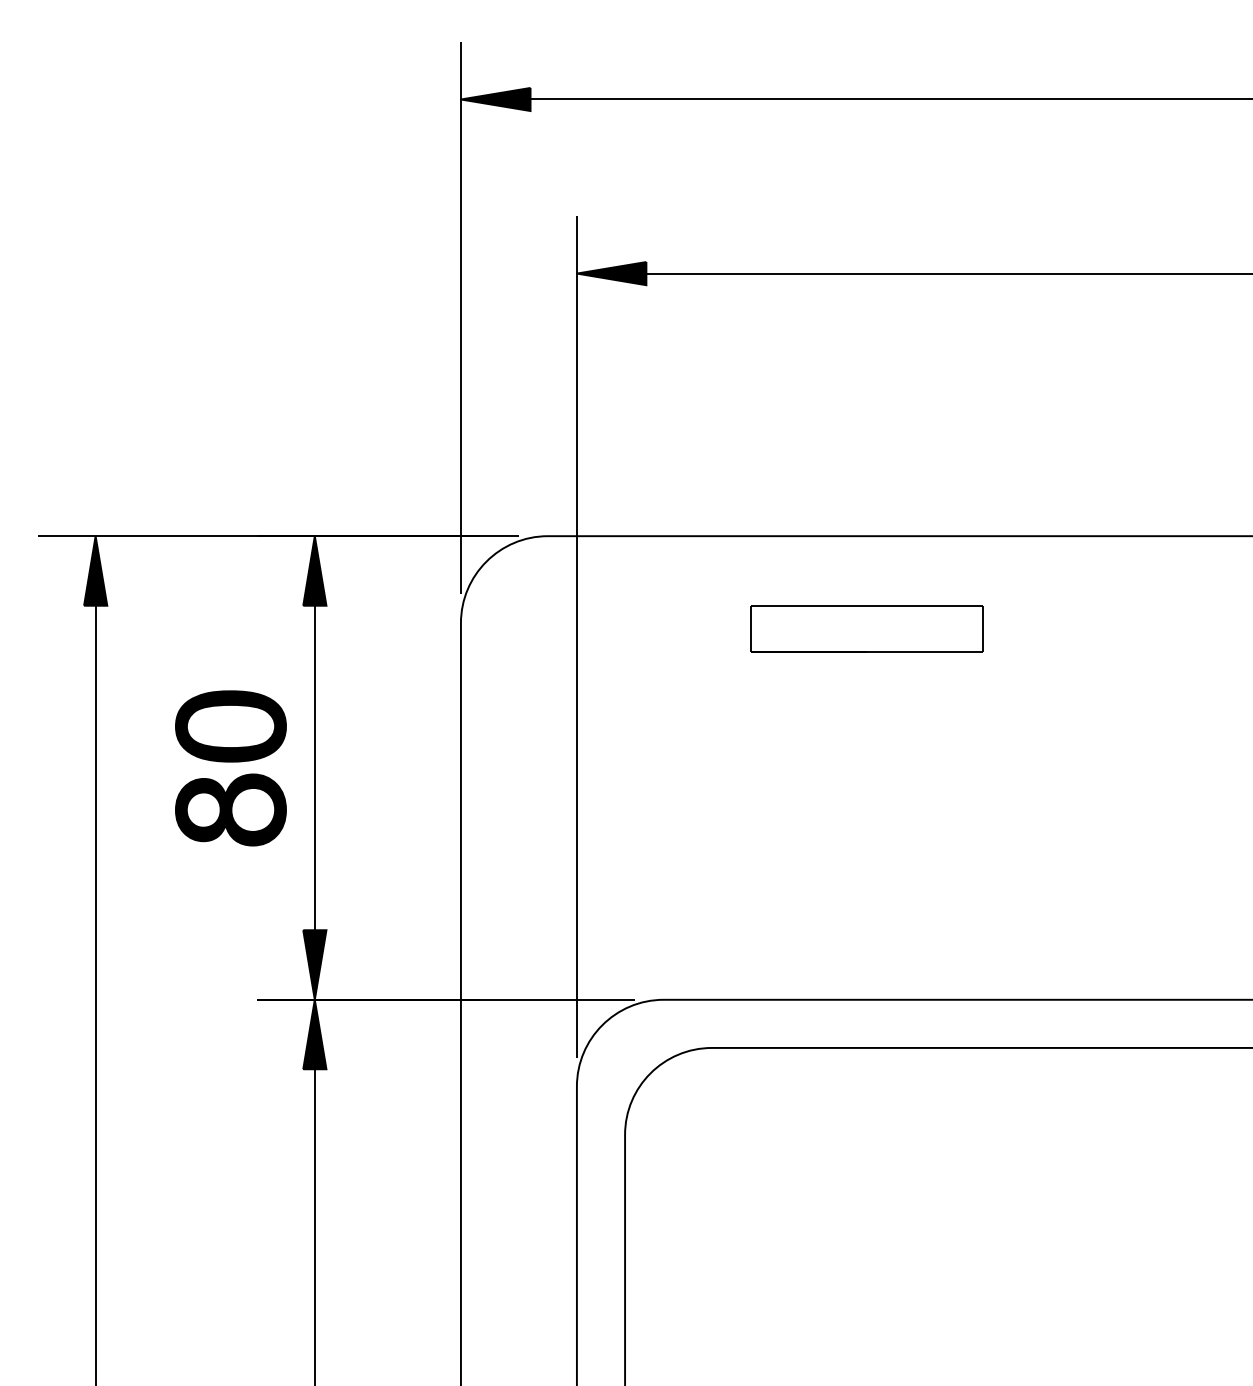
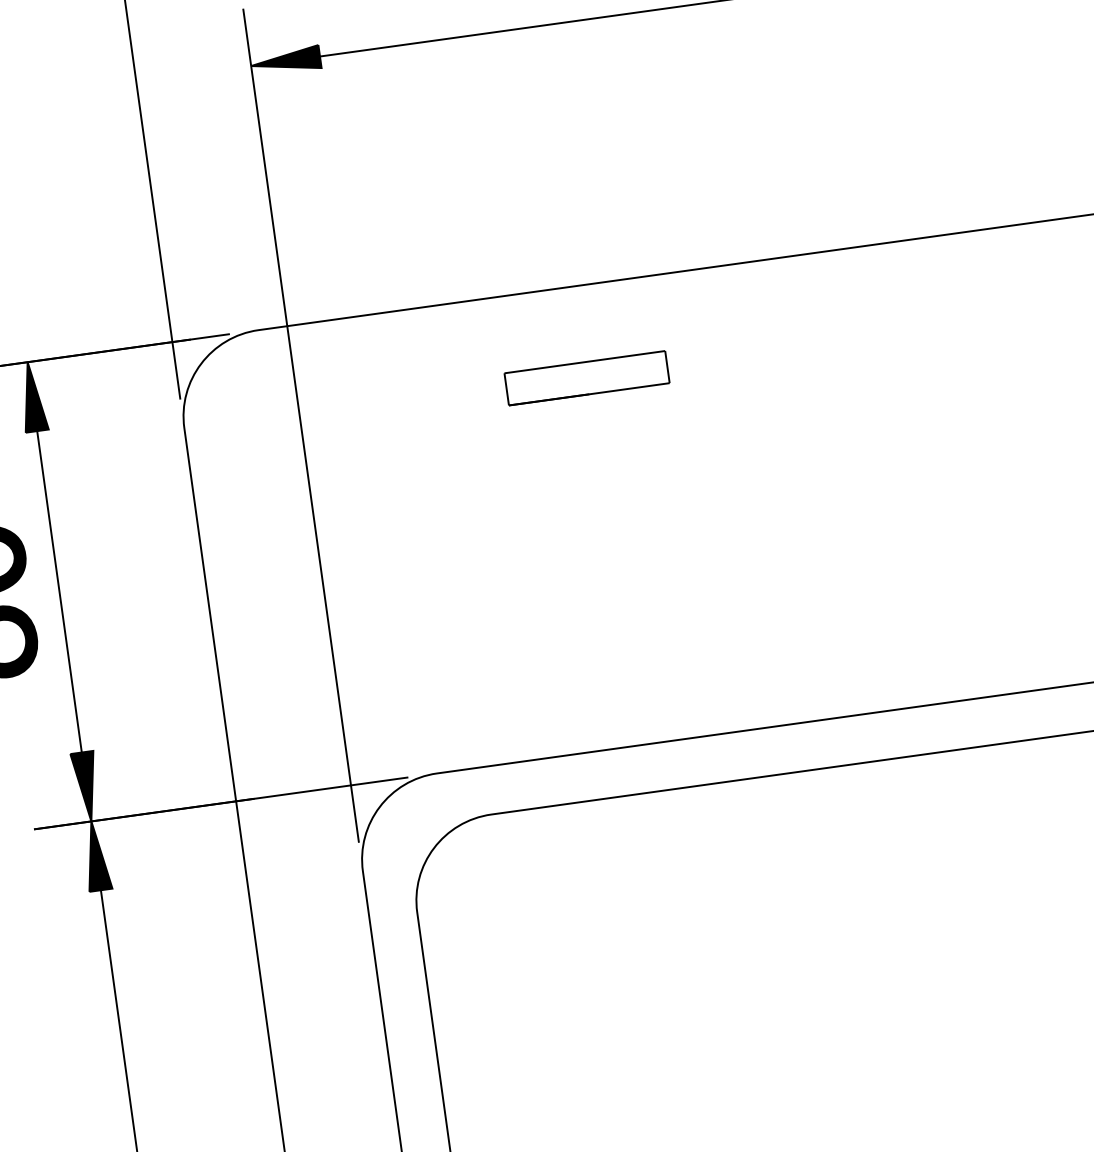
part: (866, 628) -> (586, 377), size x0.7

